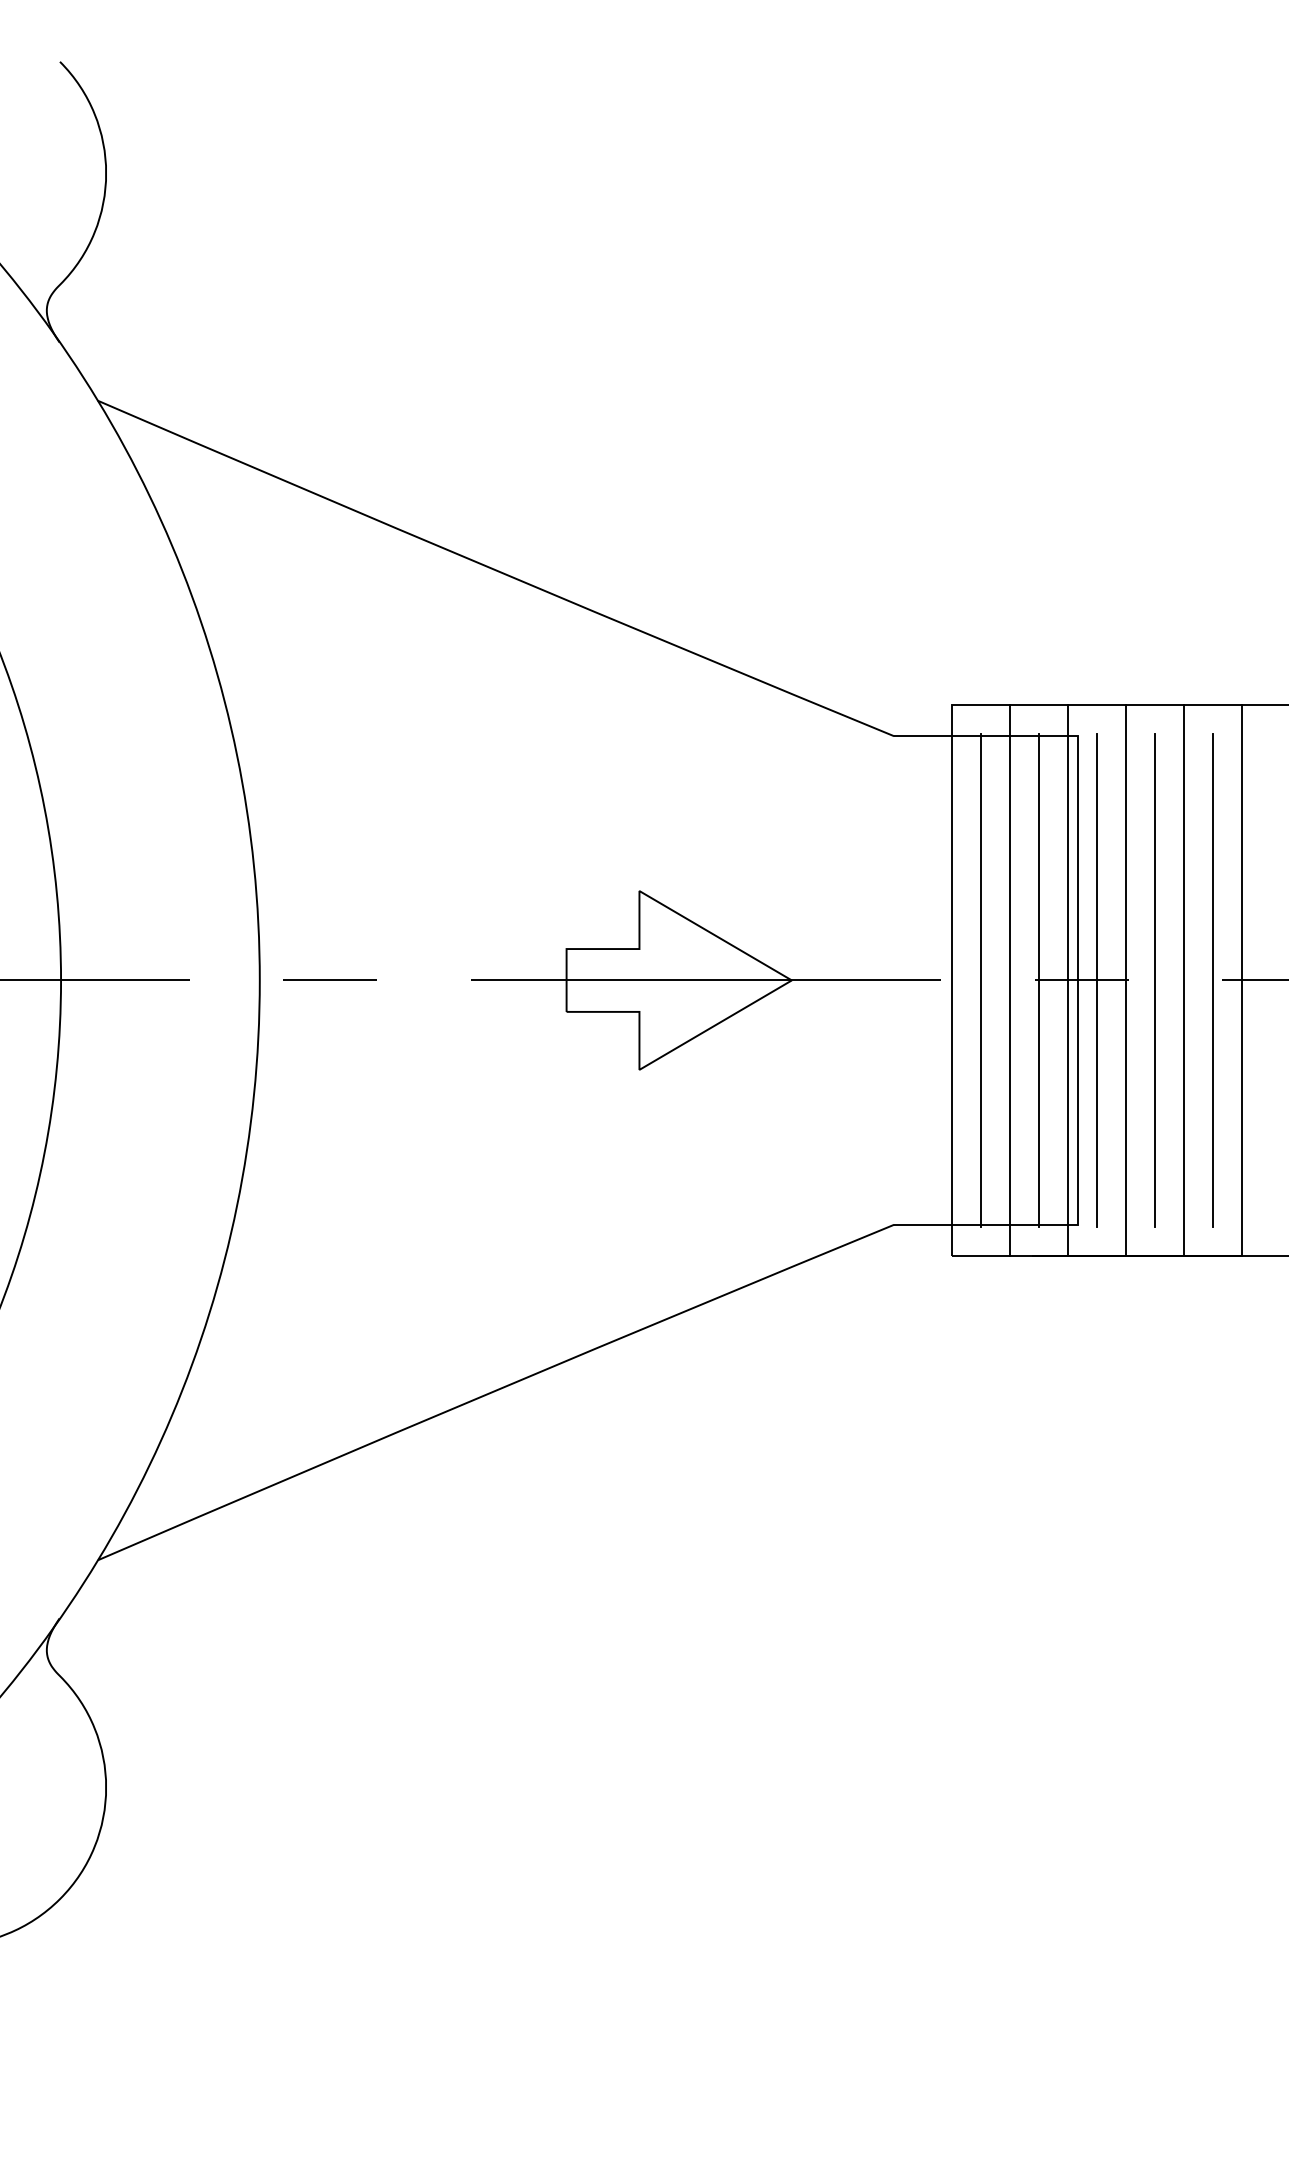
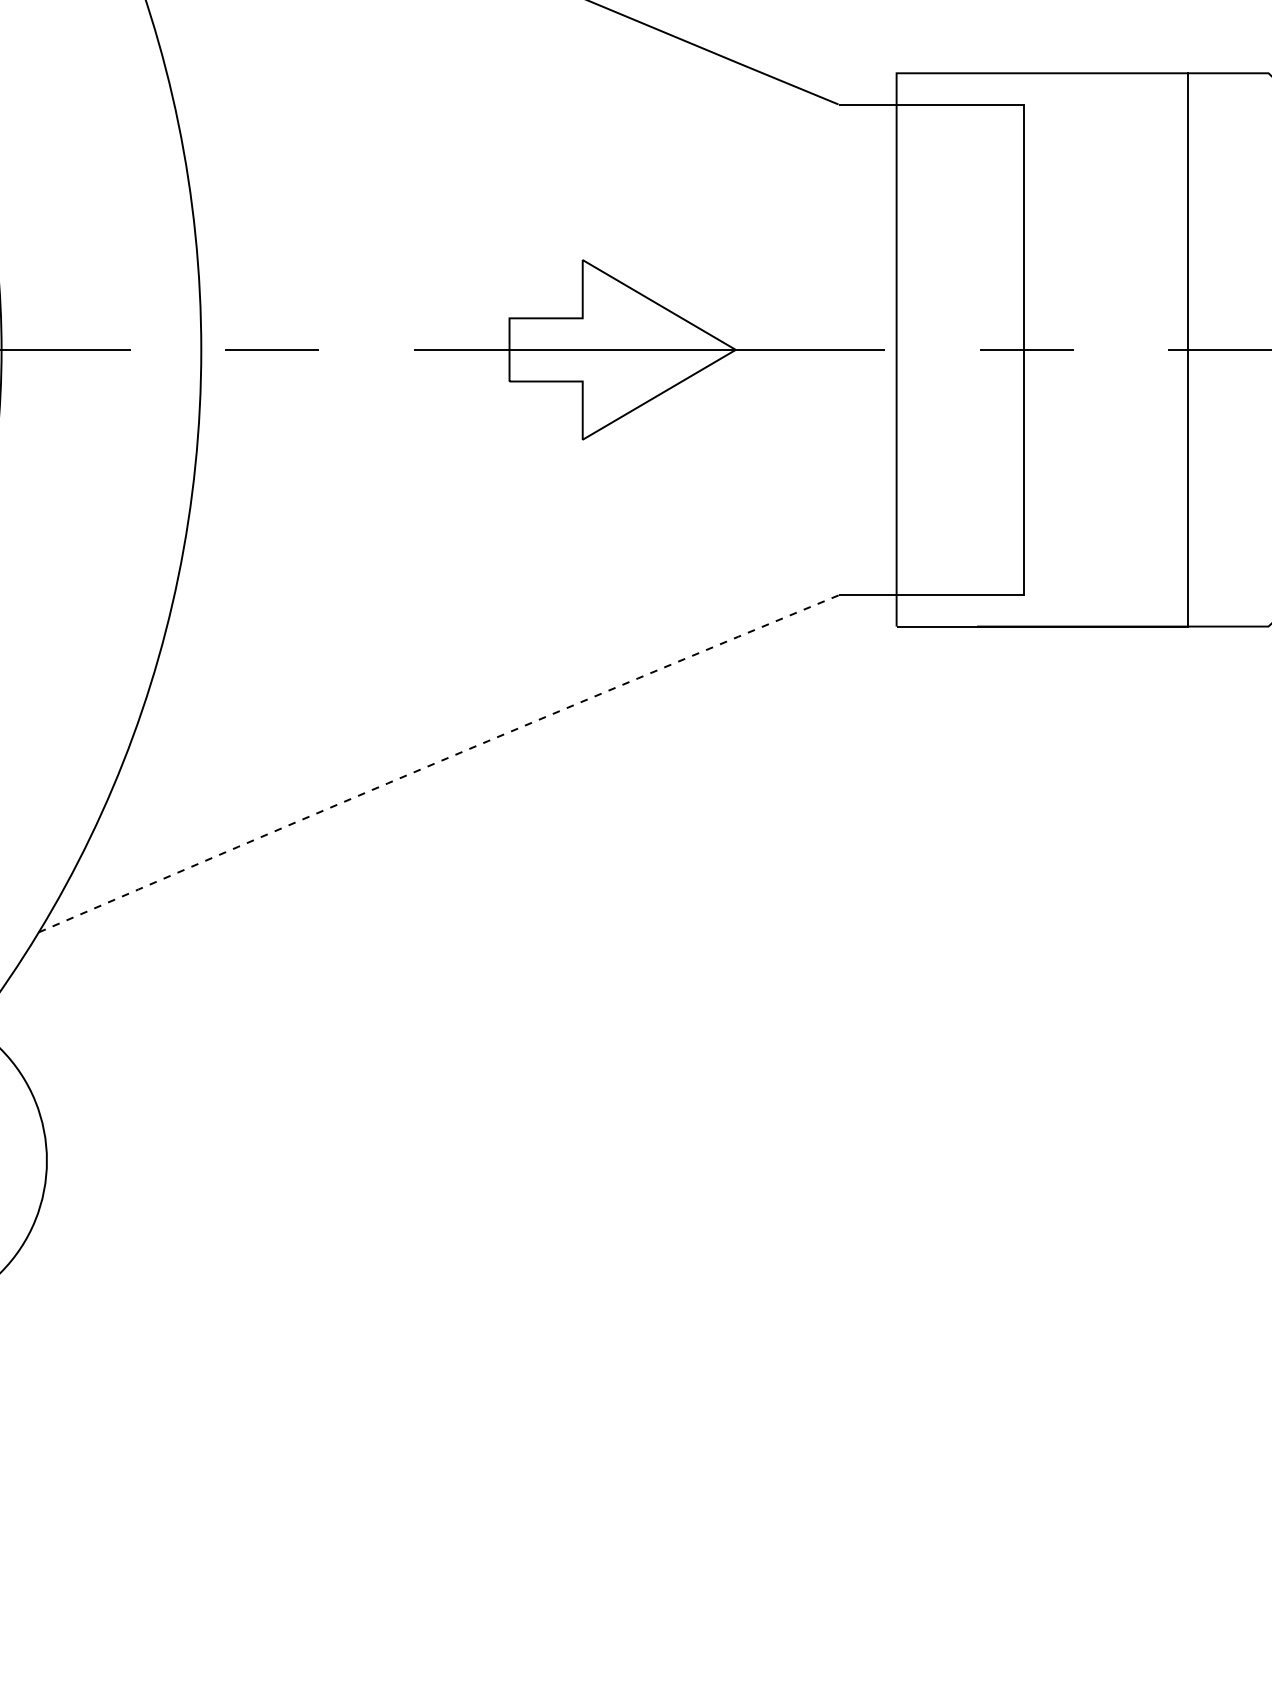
line: (980, 980) -> (925, 349), removed
line: (1009, 980) -> (954, 349), removed
line: (1038, 980) -> (983, 349), removed
line: (1067, 980) -> (1012, 349), removed
line: (1096, 980) -> (1041, 349), removed
line: (1125, 980) -> (1071, 349), removed
line: (1154, 980) -> (1100, 349), removed
line: (1183, 980) -> (1129, 349), removed
line: (1212, 980) -> (1158, 349), removed
arc: (495, 1390) -> (438, 761), solid -> dashed

